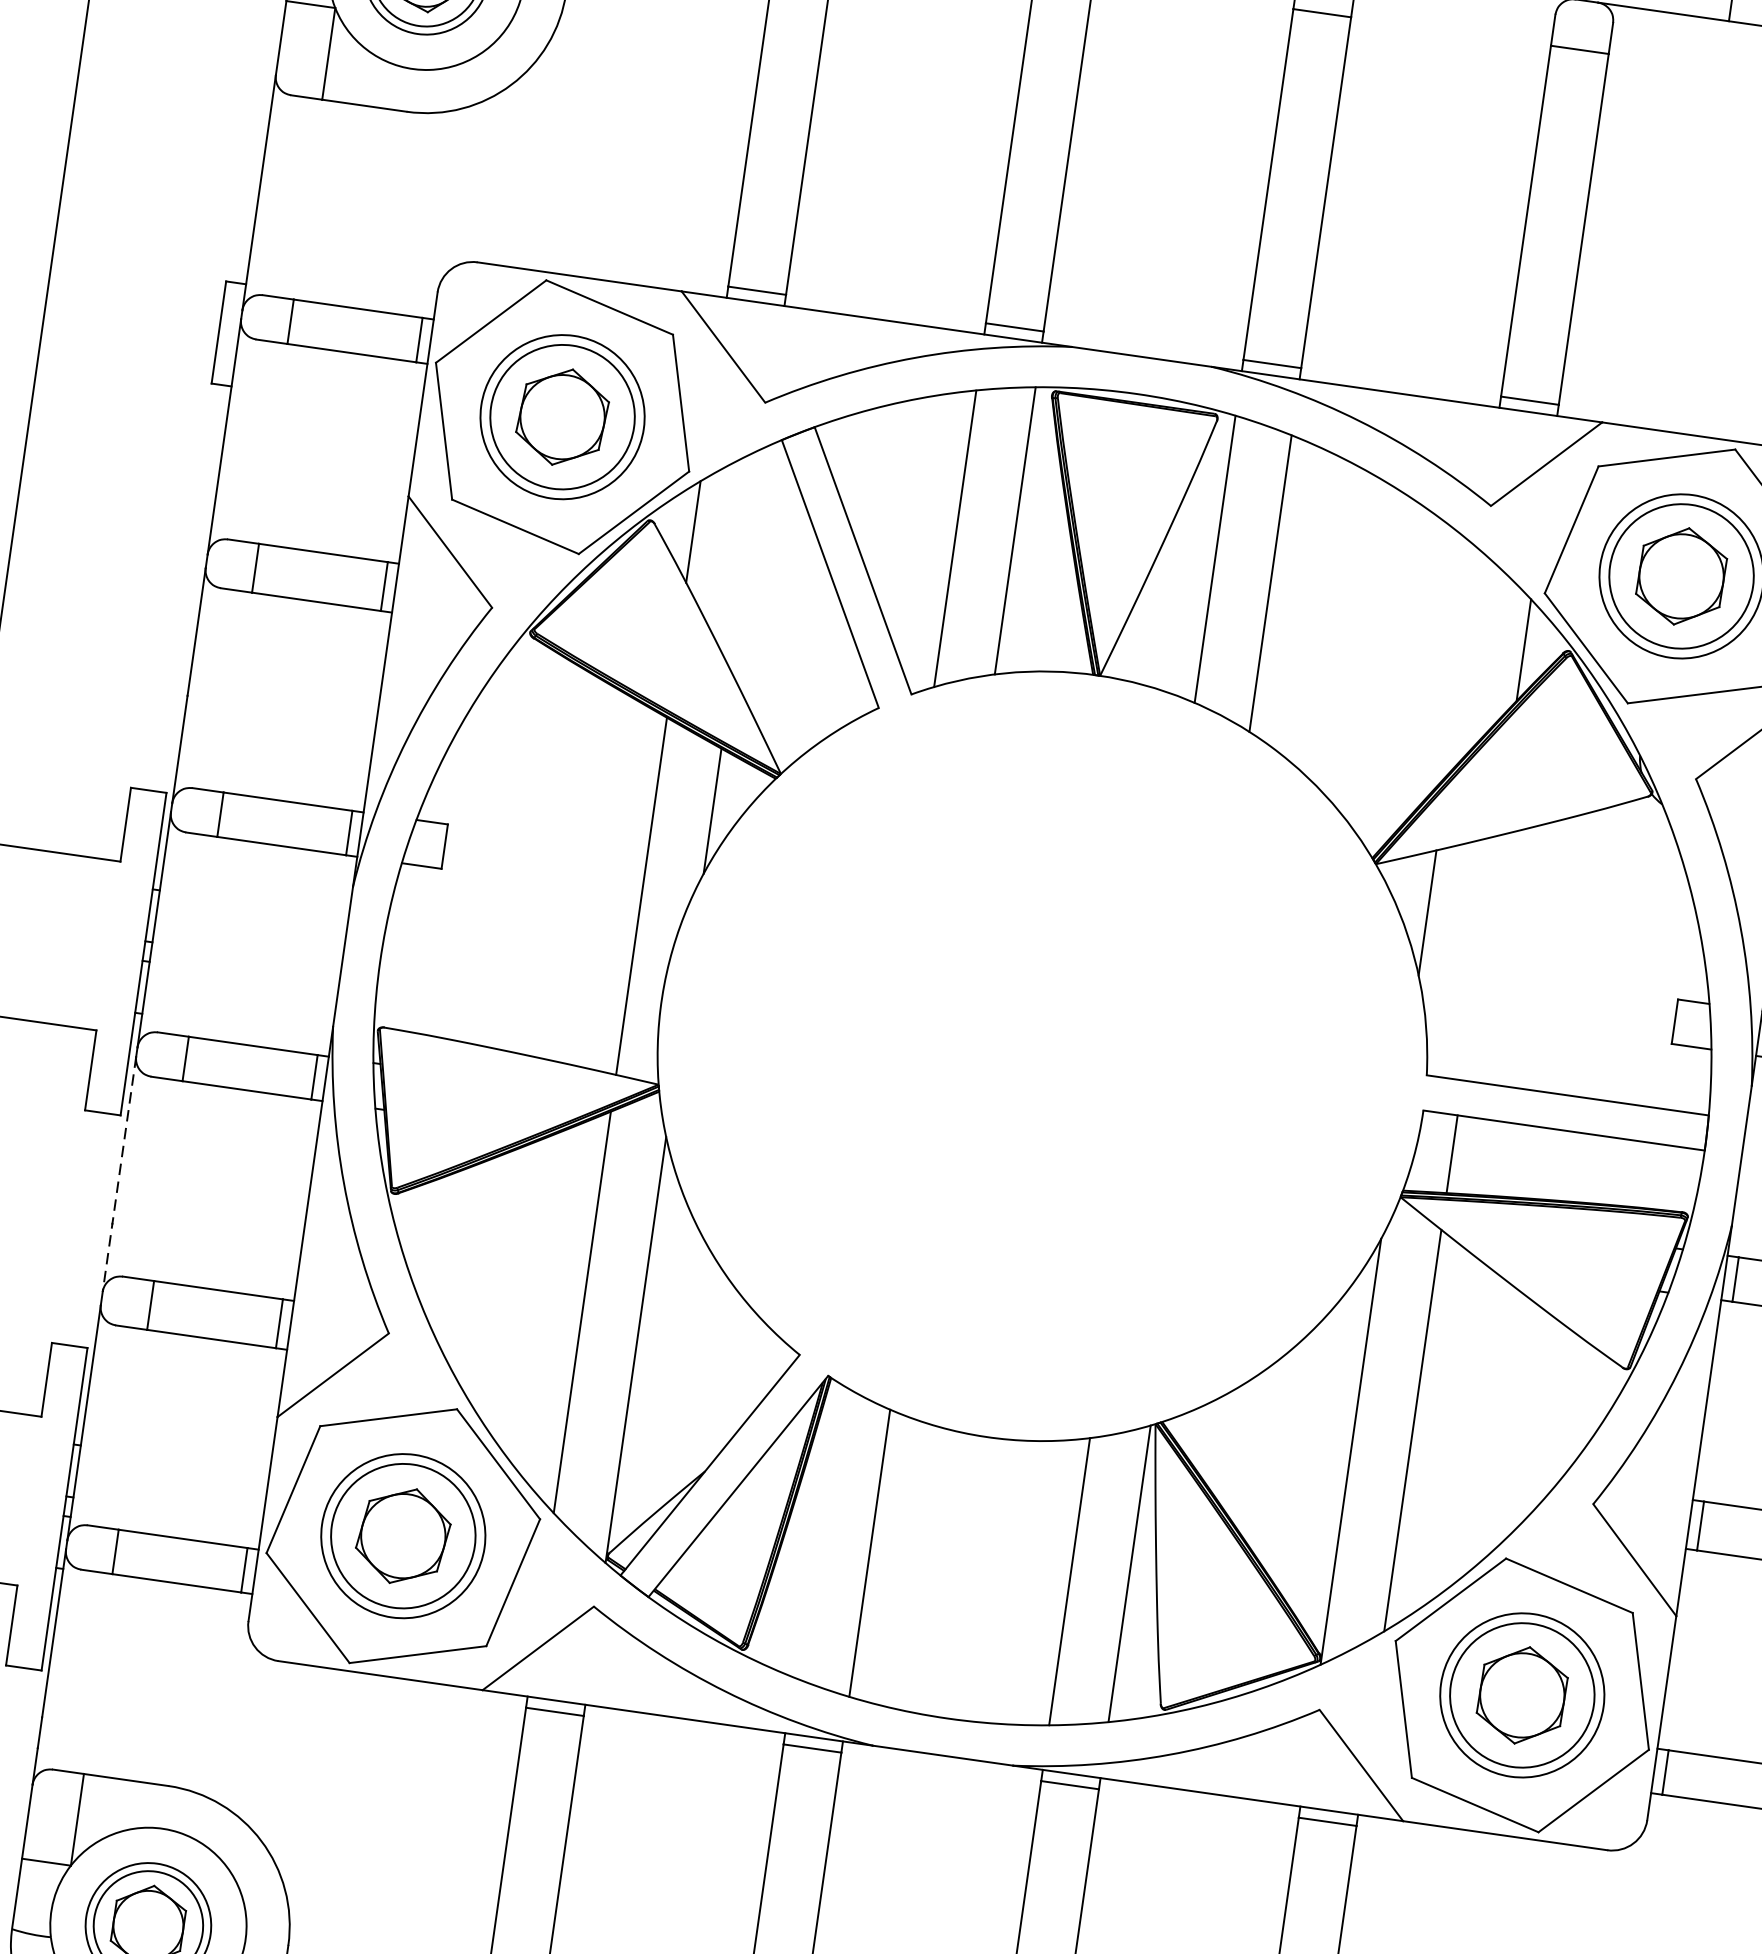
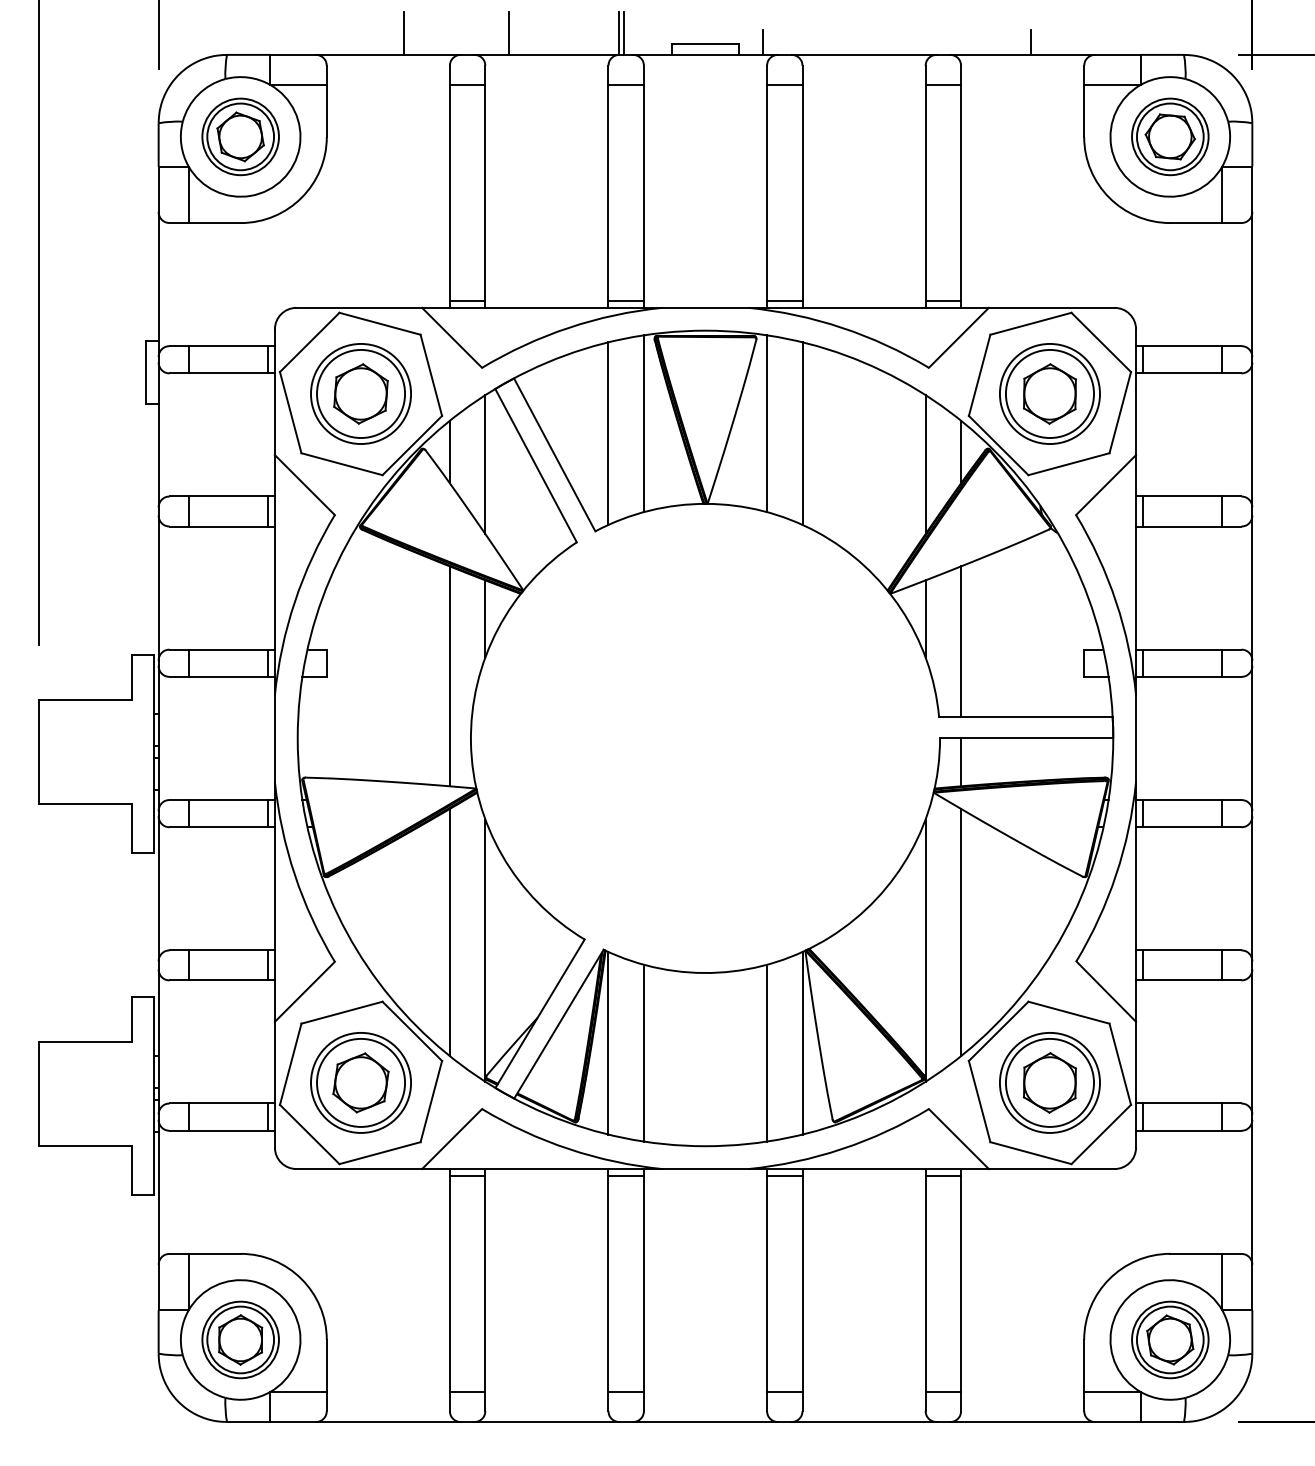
line: (748, 560) -> (485, 464), added
line: (1463, 662) -> (925, 464), added
line: (1480, 957) -> (961, 641), added
line: (119, 1175) -> (158, 889), dashed -> solid
line: (814, 1529) -> (608, 1043), added

